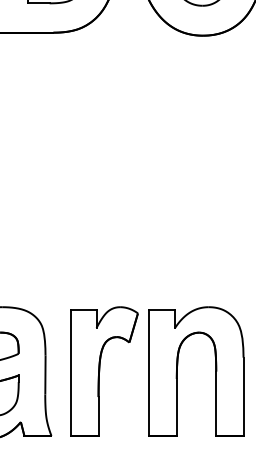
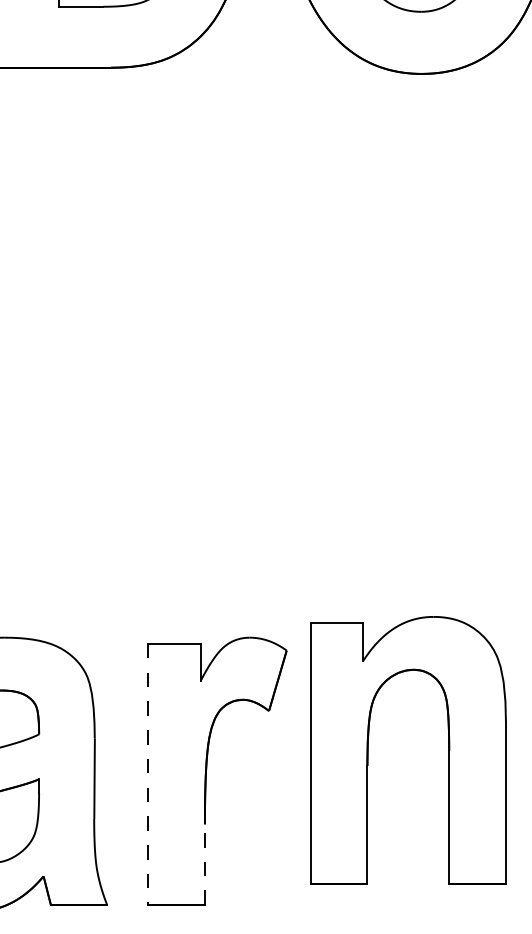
part: (178, 365) -> (370, 737), moved
line: (71, 373) -> (148, 775), solid -> dashed
line: (98, 416) -> (204, 864), solid -> dashed

